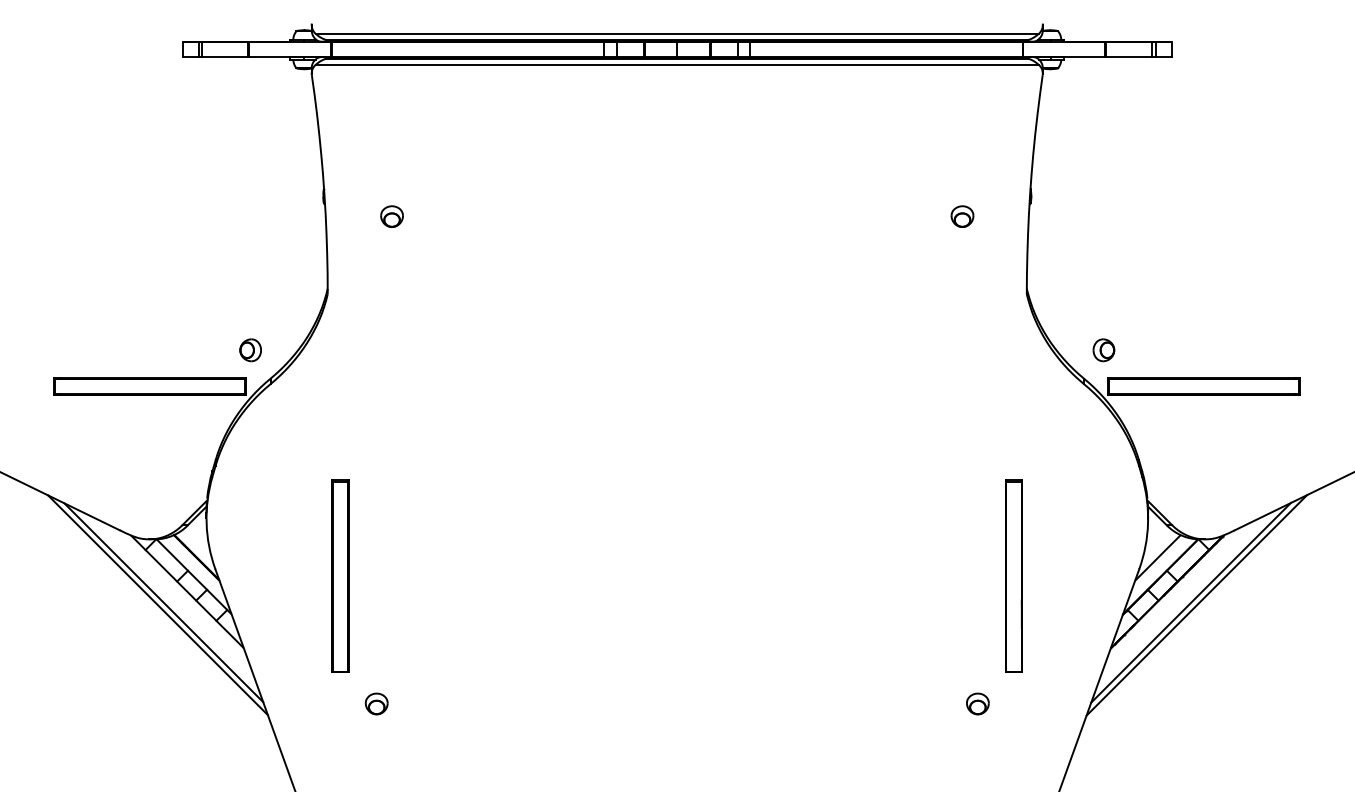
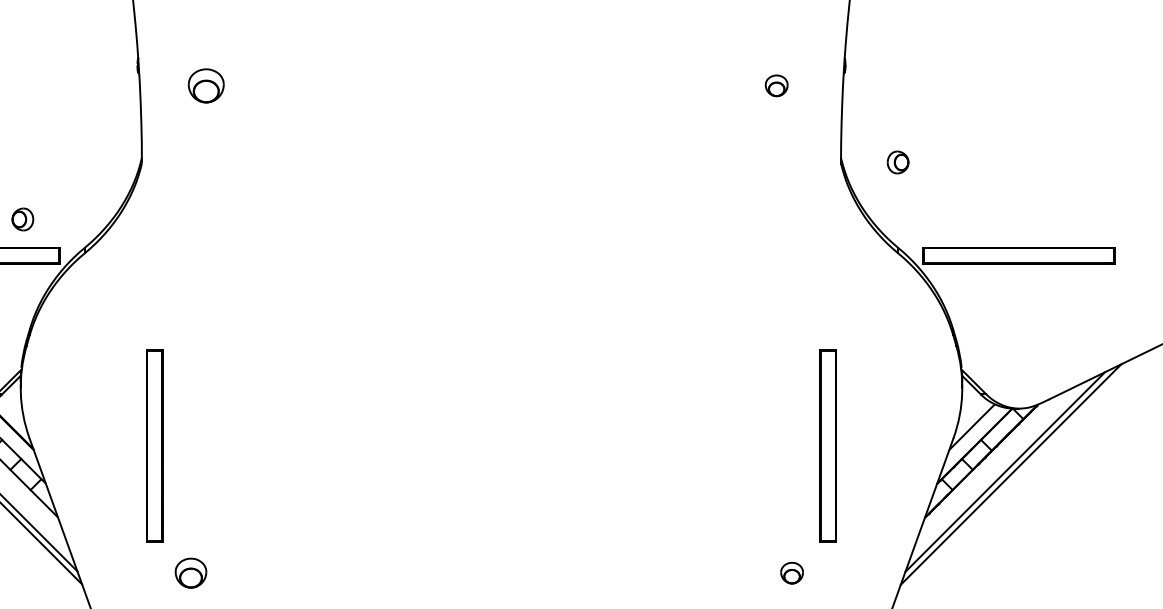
part: (391, 216) -> (205, 85), size x1.6
part: (250, 350) -> (22, 219), moved
part: (1103, 350) -> (897, 162), moved
part: (376, 703) -> (190, 572), size x1.4

